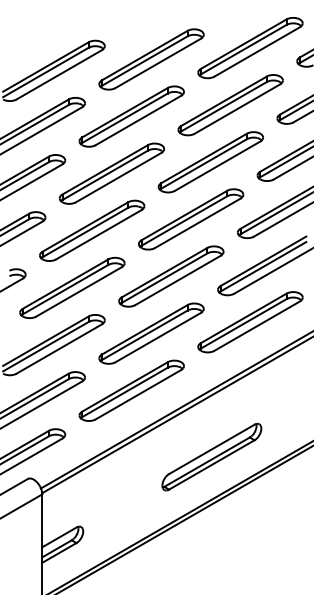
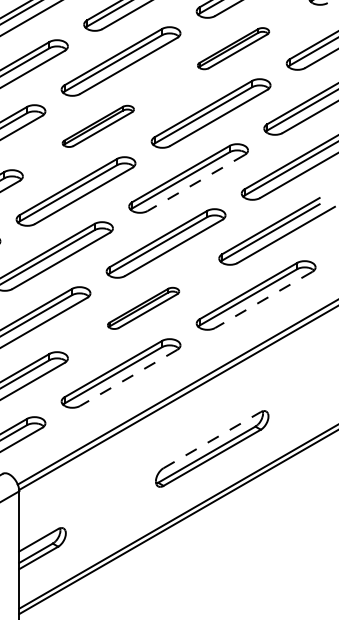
part: (230, 105) -> (233, 48), size x0.6
part: (111, 173) -> (98, 126), size x0.6
line: (197, 223) -> (195, 183), solid -> dashed
line: (256, 326) -> (262, 300), solid -> dashed
part: (151, 333) -> (143, 308), size x0.6
line: (138, 394) -> (128, 377), solid -> dashed
line: (212, 449) -> (212, 440), solid -> dashed

